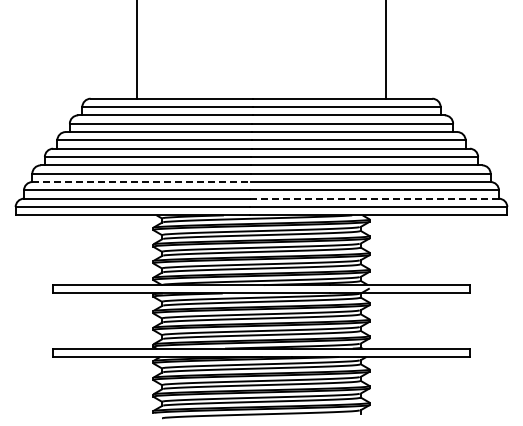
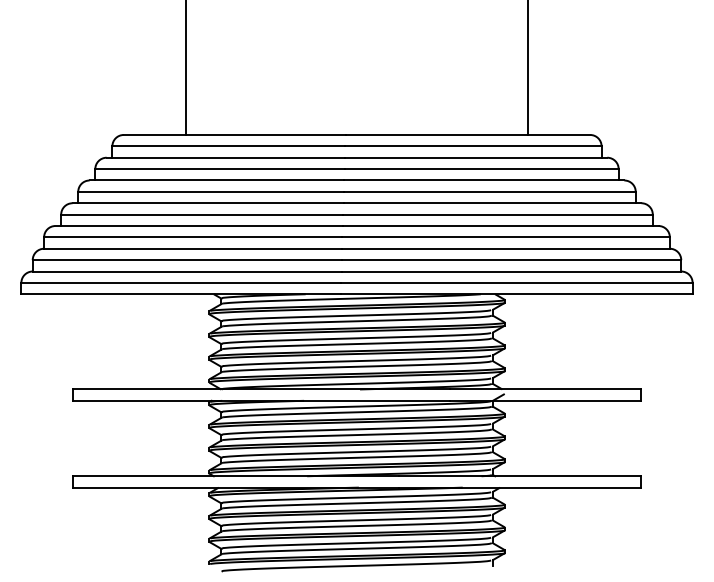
line: (142, 182) -> (194, 249), dashed -> solid
line: (375, 198) -> (512, 271), dashed -> solid

